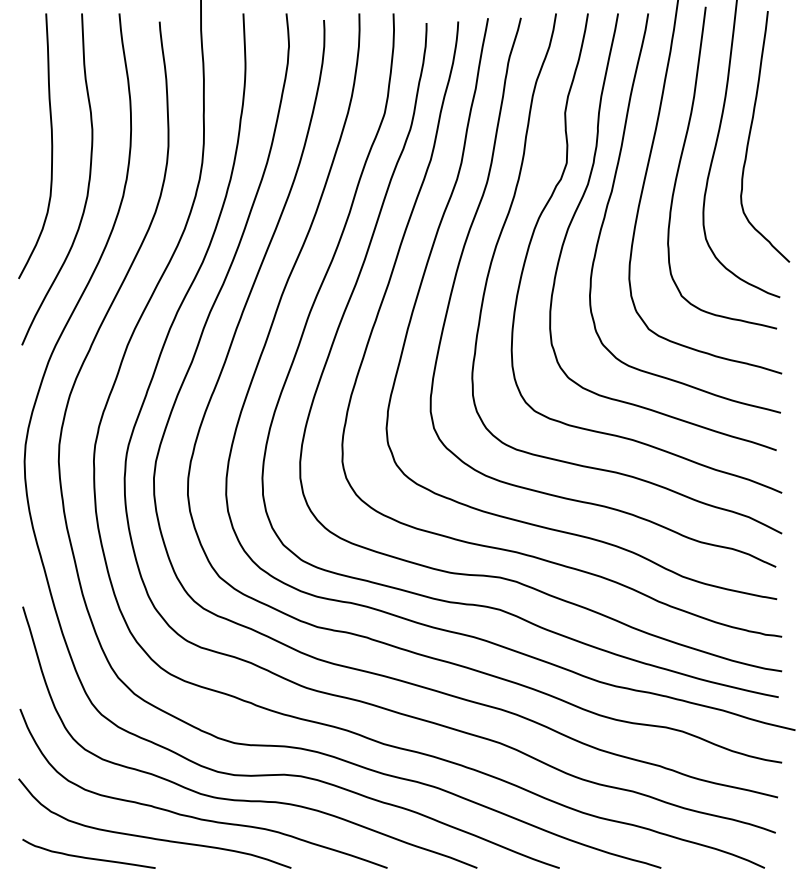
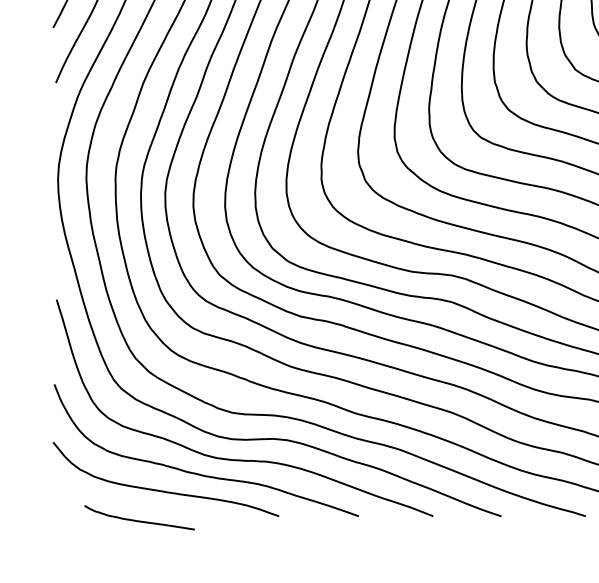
curve: (88, 857) -> (139, 520), moved

